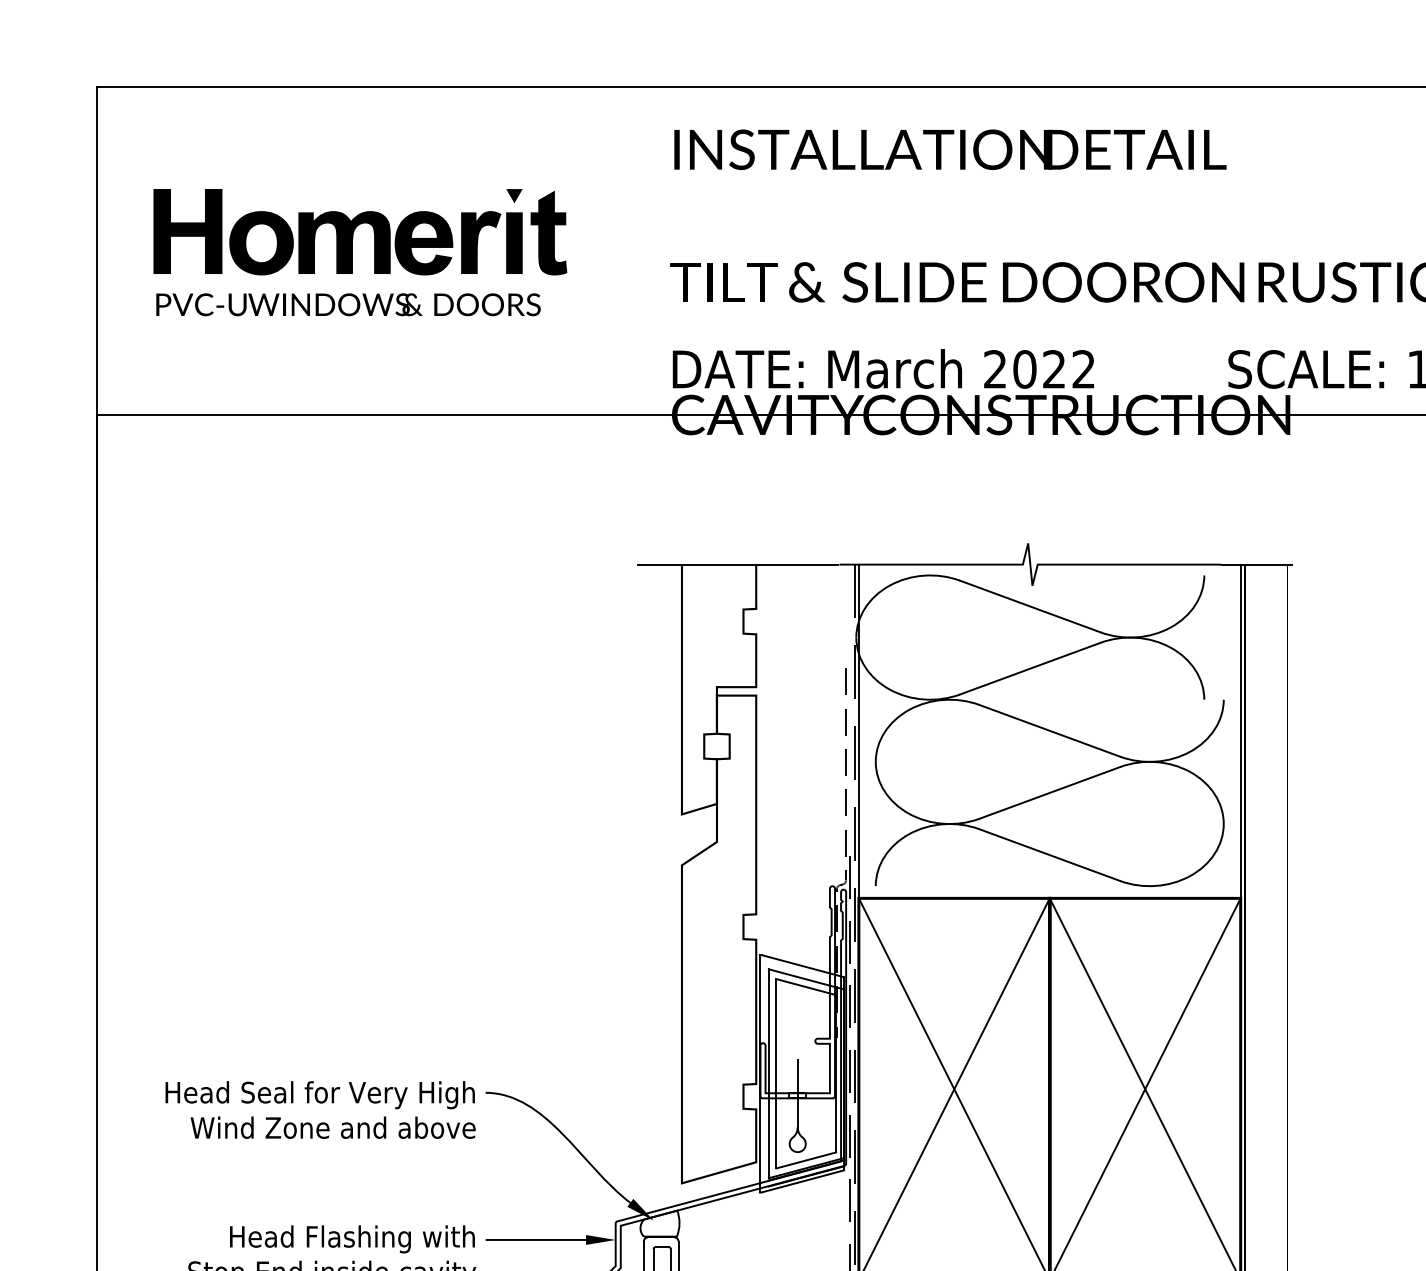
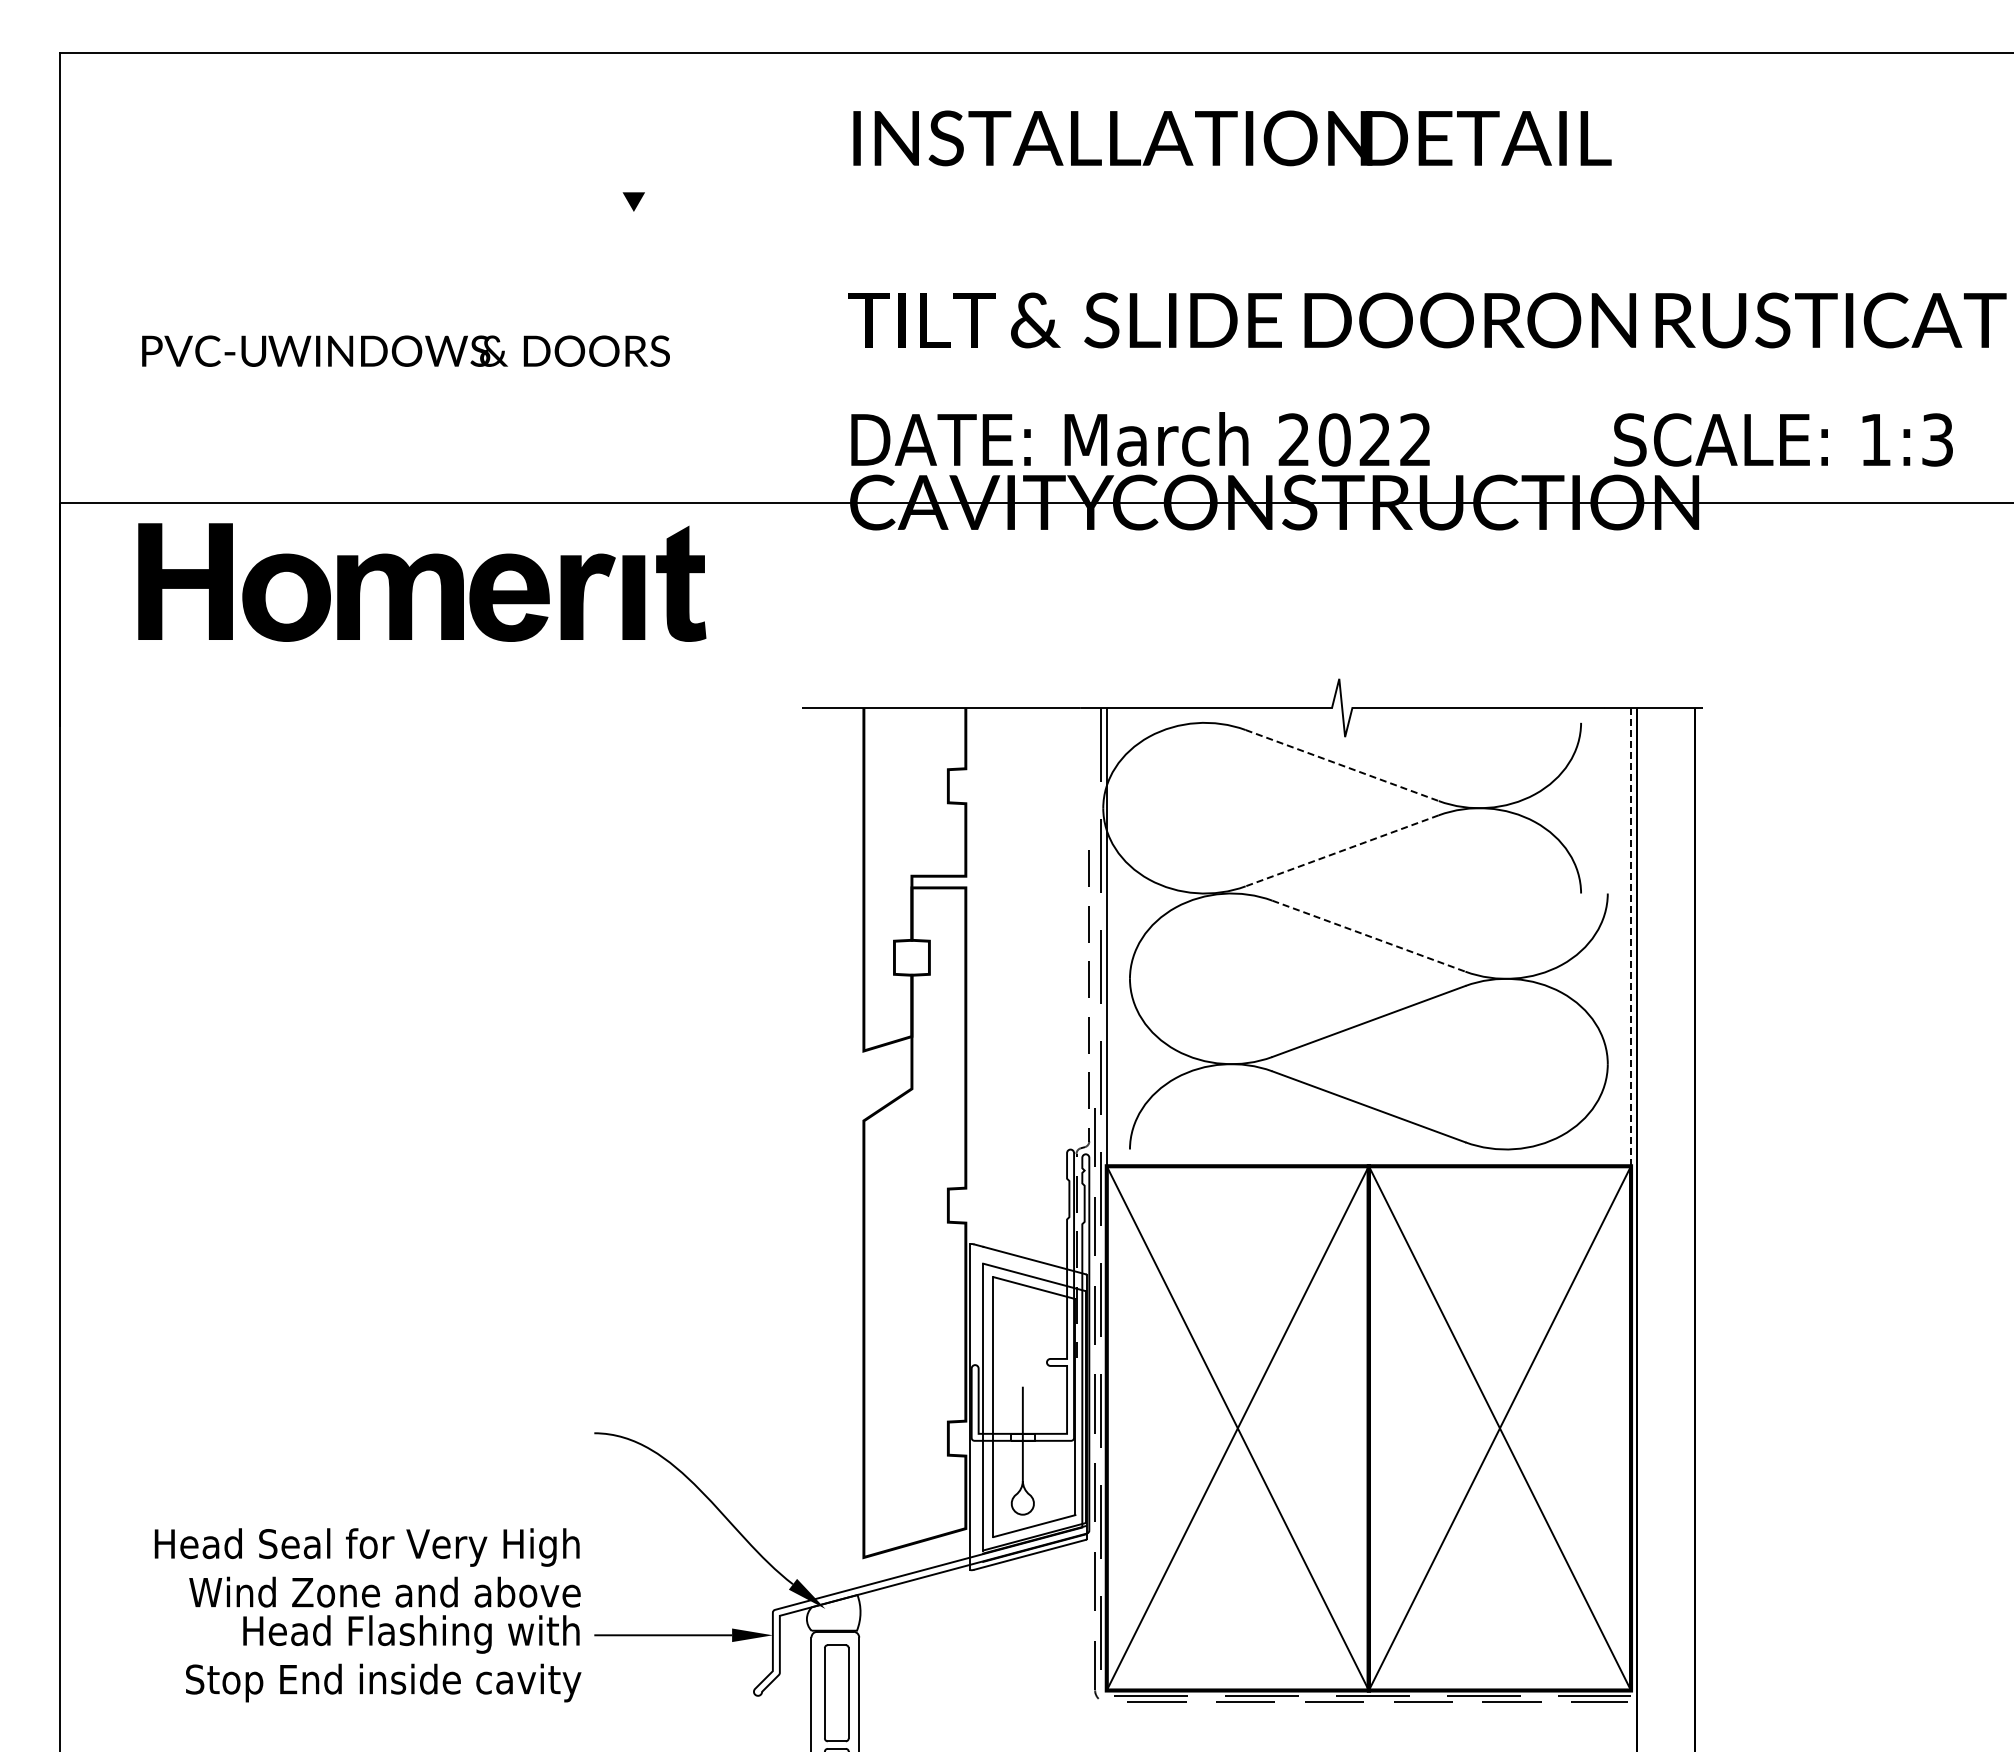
part: (356, 228) -> (416, 577), moved
line: (1030, 606) -> (1342, 765), solid -> dashed
line: (1030, 668) -> (1342, 850), solid -> dashed
line: (1049, 731) -> (1368, 936), solid -> dashed
line: (1241, 731) -> (1631, 936), solid -> dashed
text: (320, 1109) -> (367, 1567), moved

